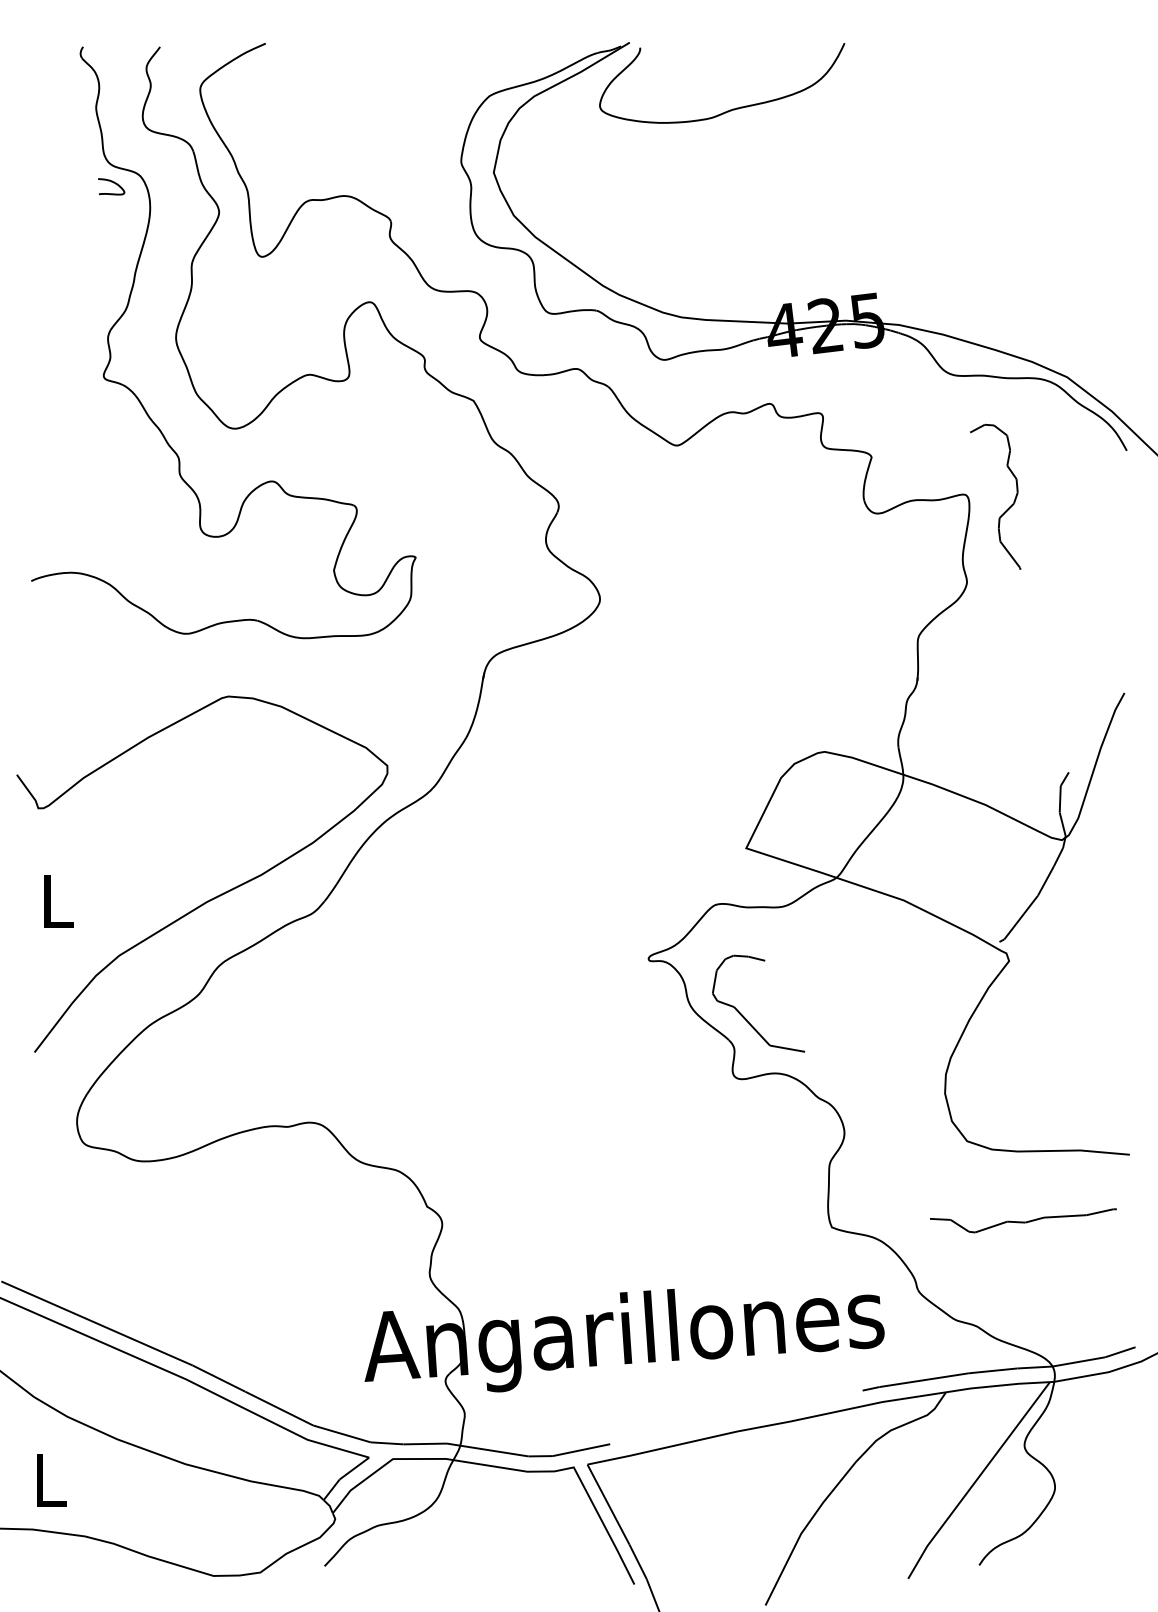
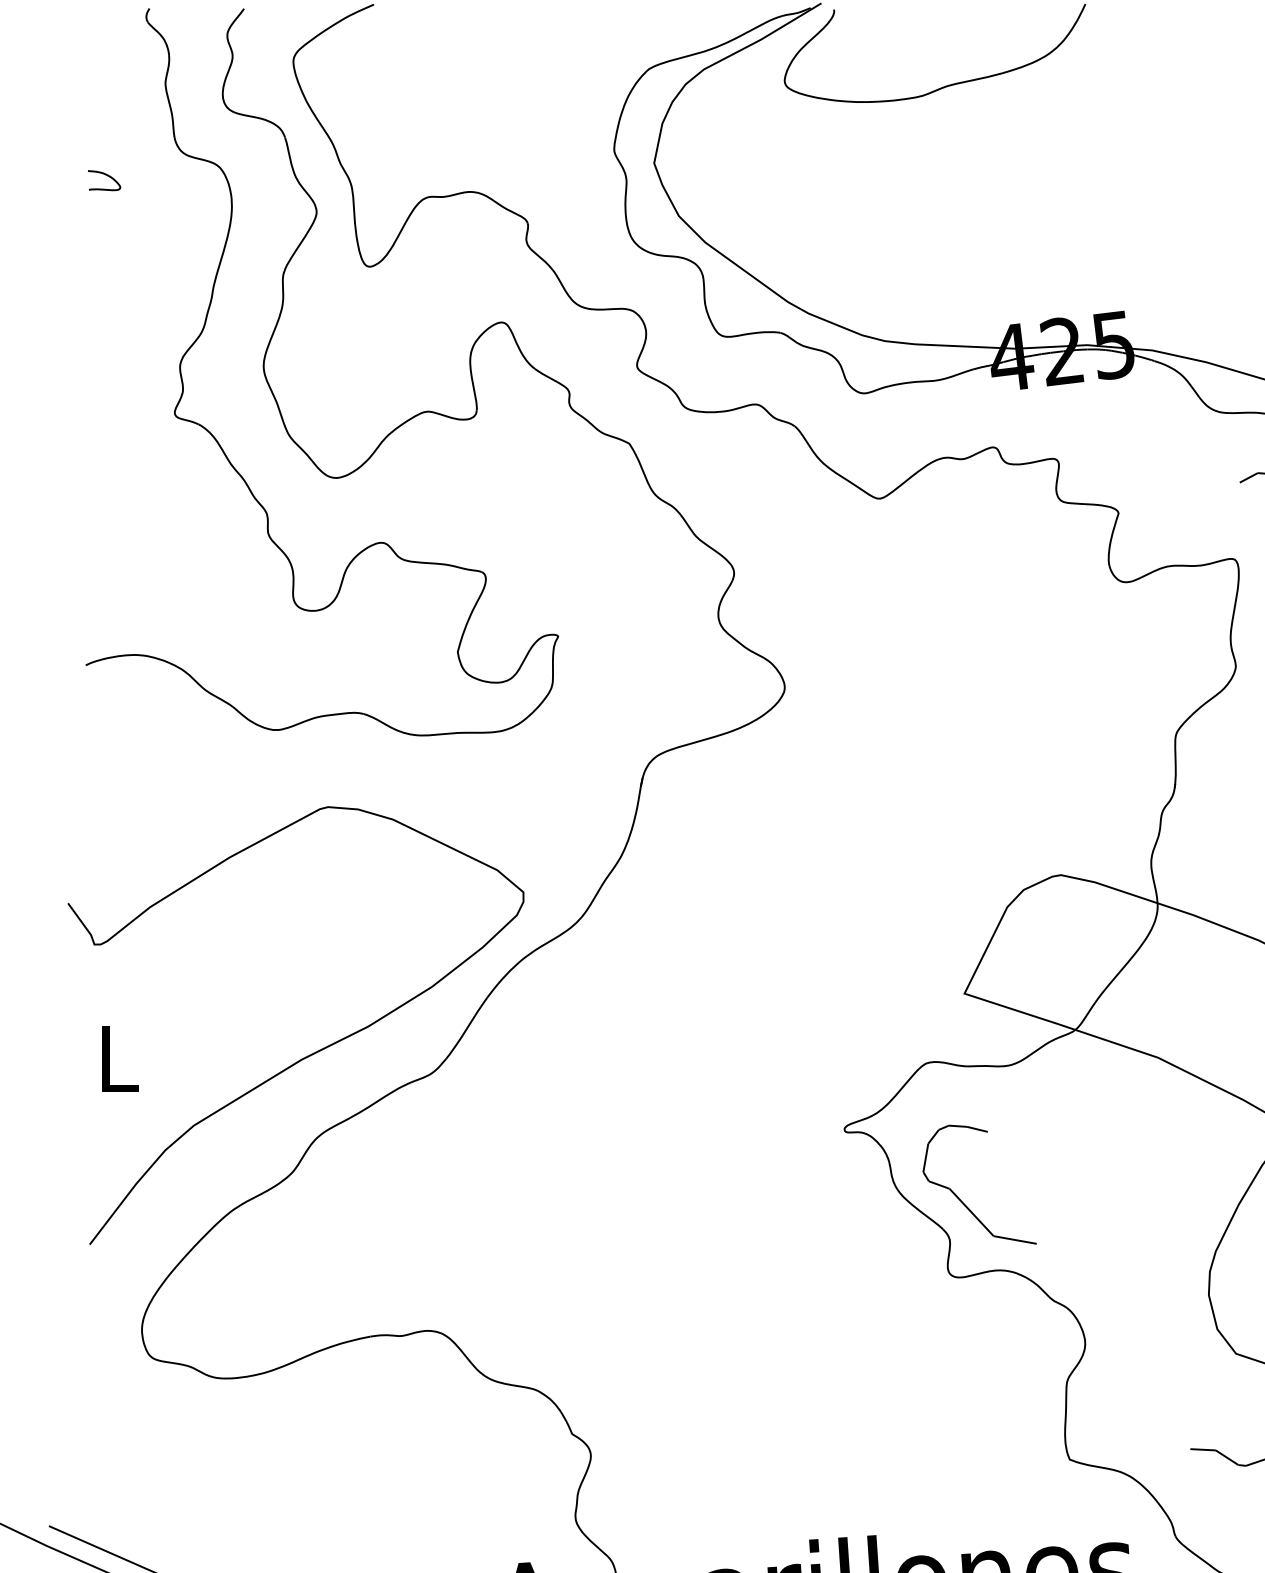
curve: (113, 183) -> (106, 176), moved

